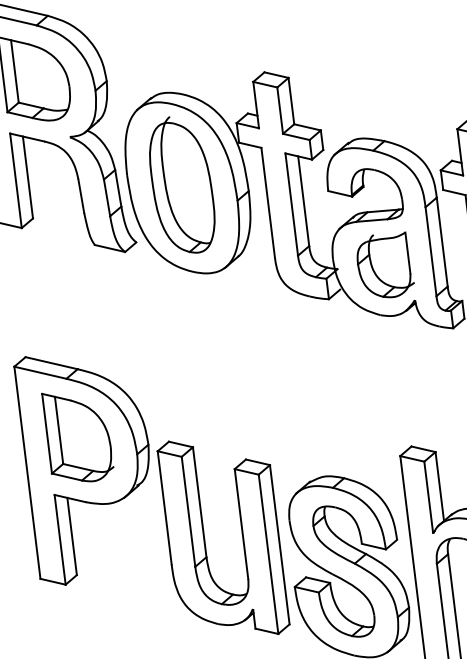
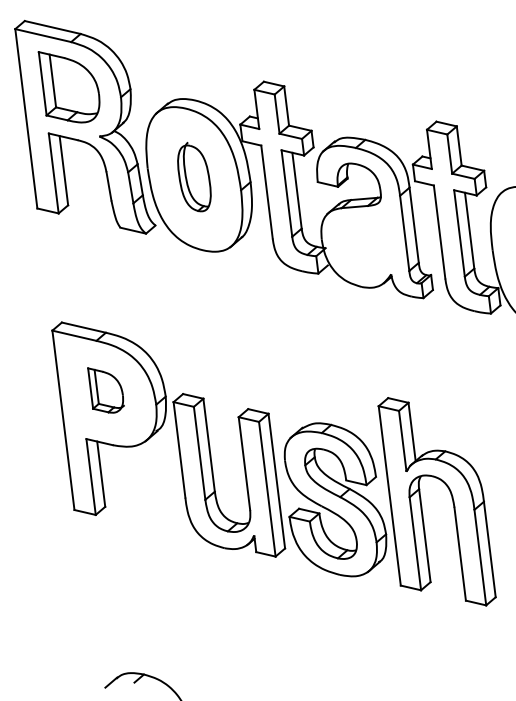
part: (182, 184) -> (194, 176), size x0.6
part: (385, 264) -> (366, 244), removed
part: (78, 437) -> (106, 390), size x0.6

